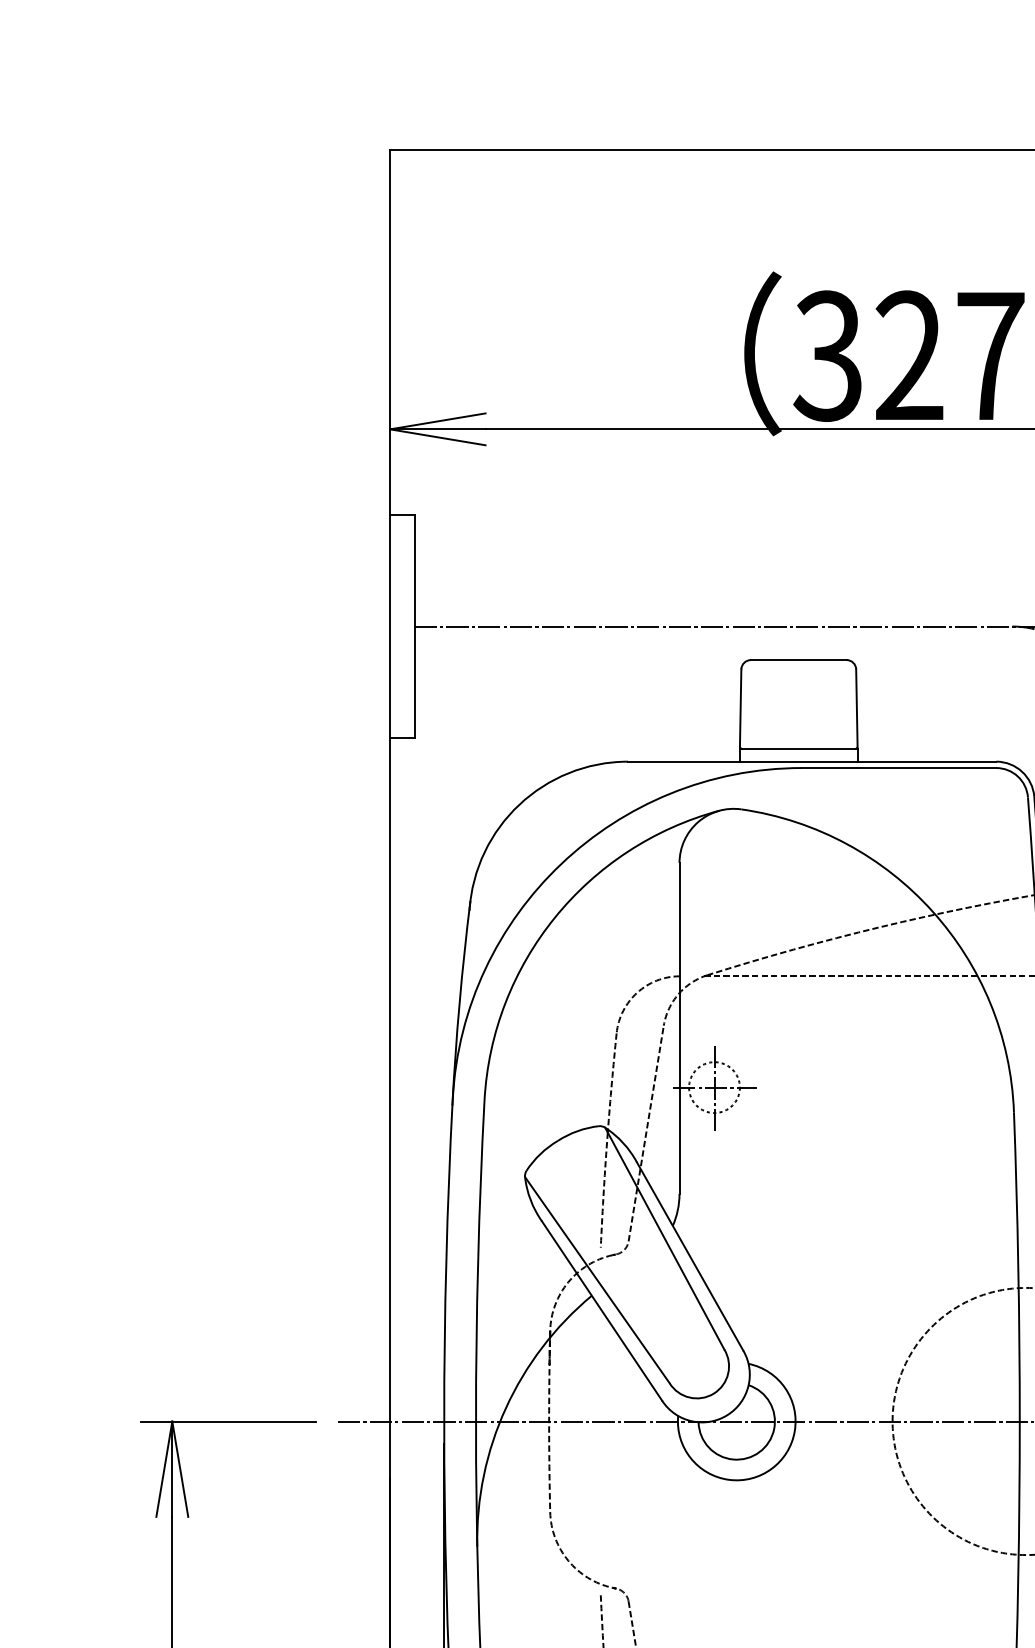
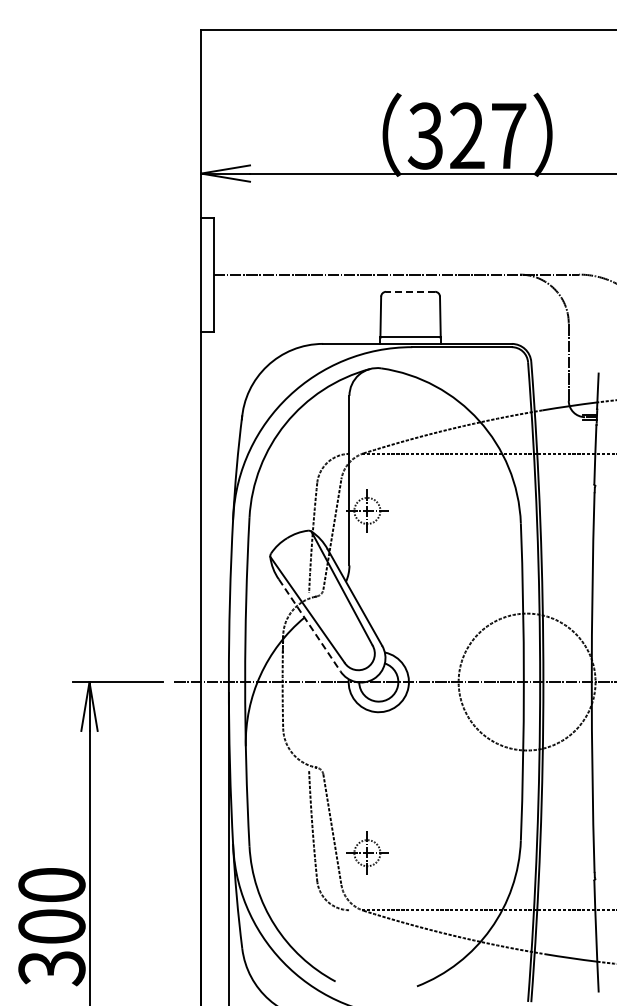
line: (798, 659) -> (410, 291), solid -> dashed
line: (603, 1311) -> (310, 625), solid -> dashed

